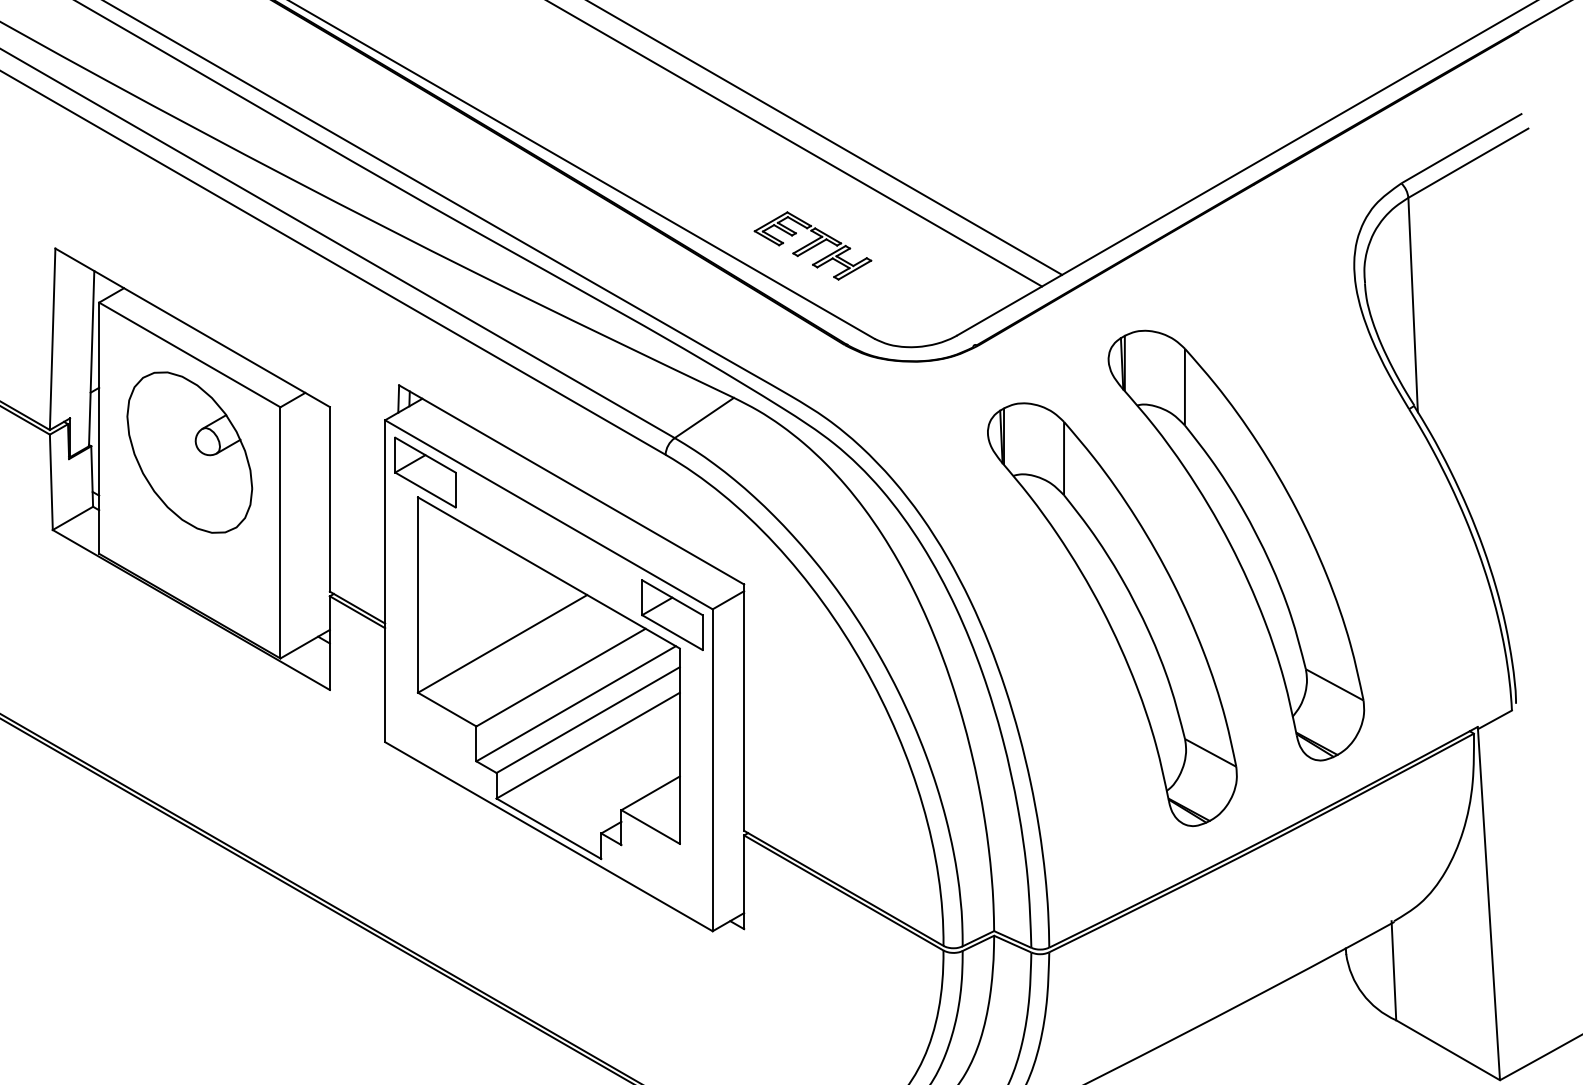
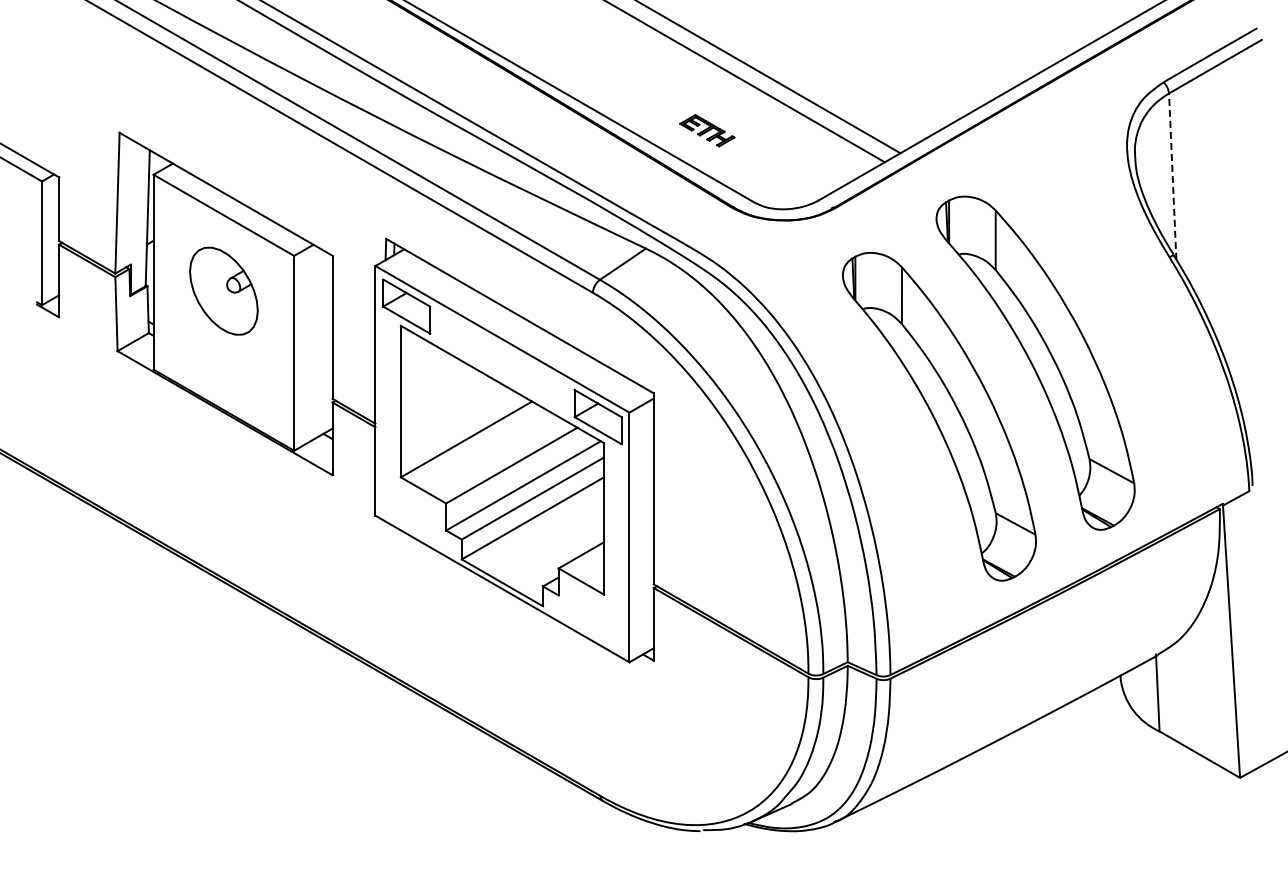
part: (813, 245) -> (707, 130), size x0.6
line: (1412, 304) -> (1172, 176), solid -> dashed
part: (189, 453) -> (223, 291), size x0.7

